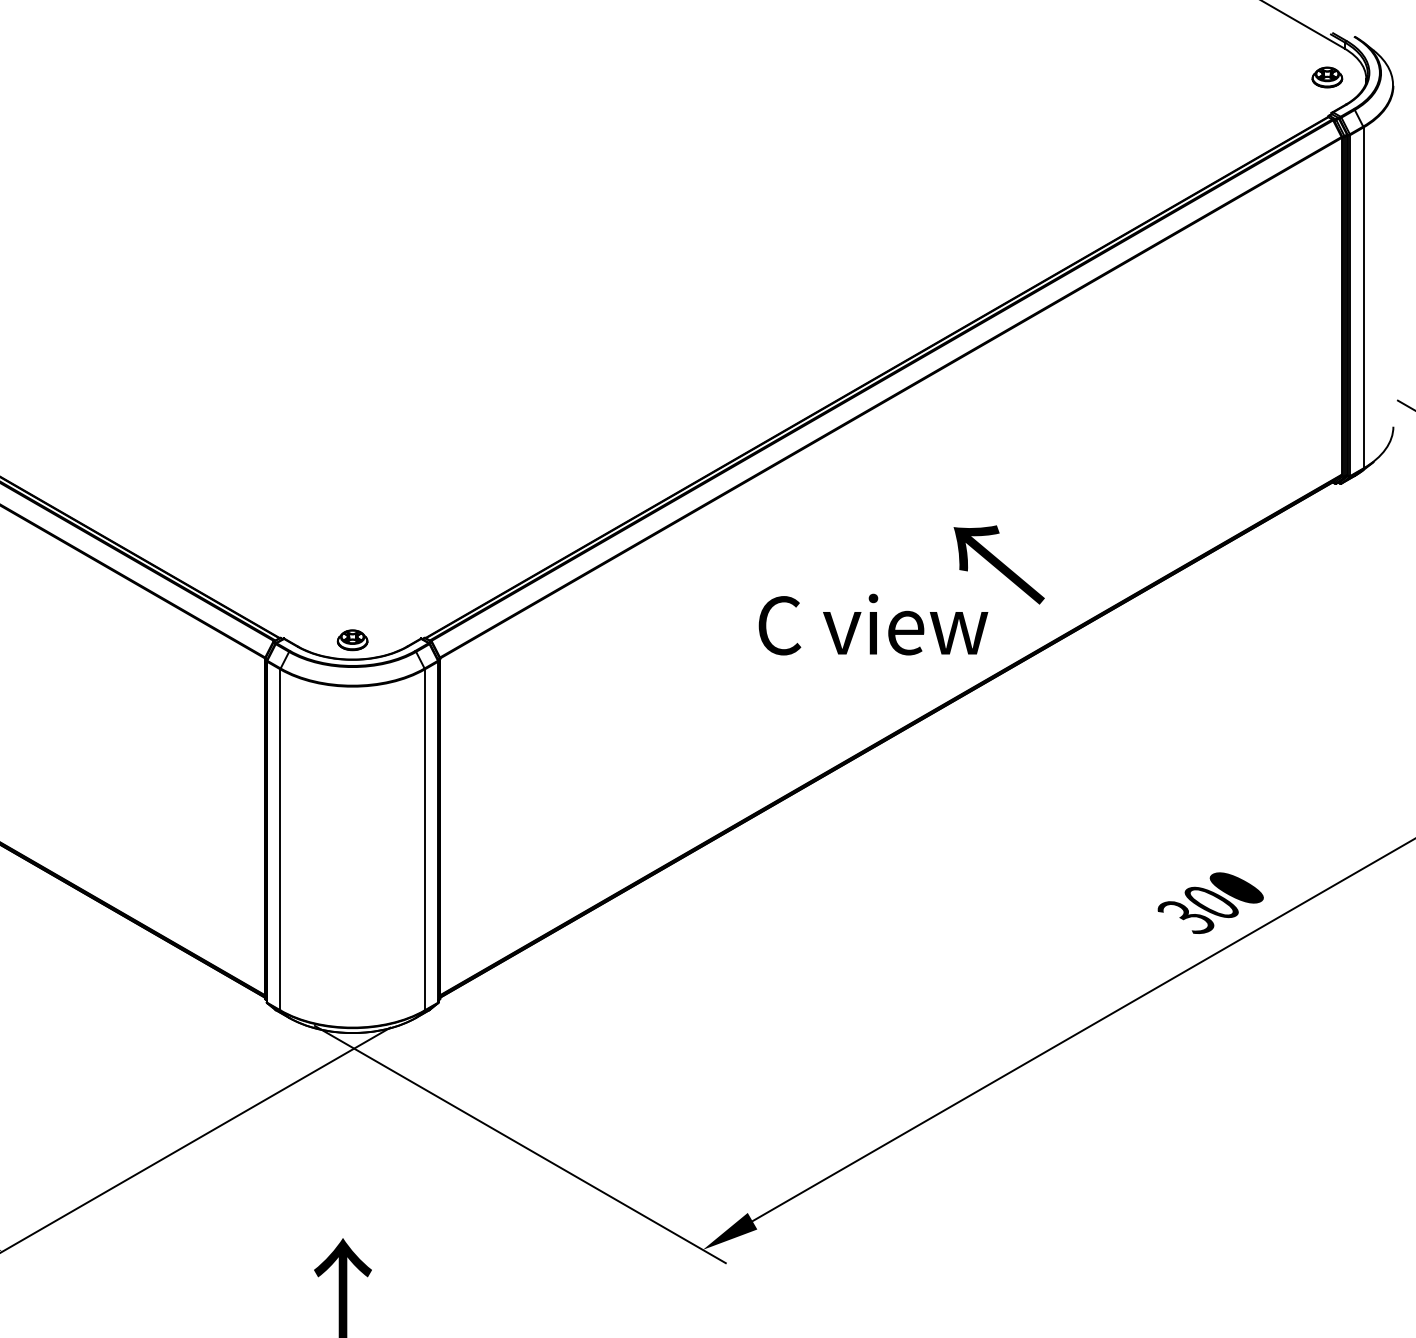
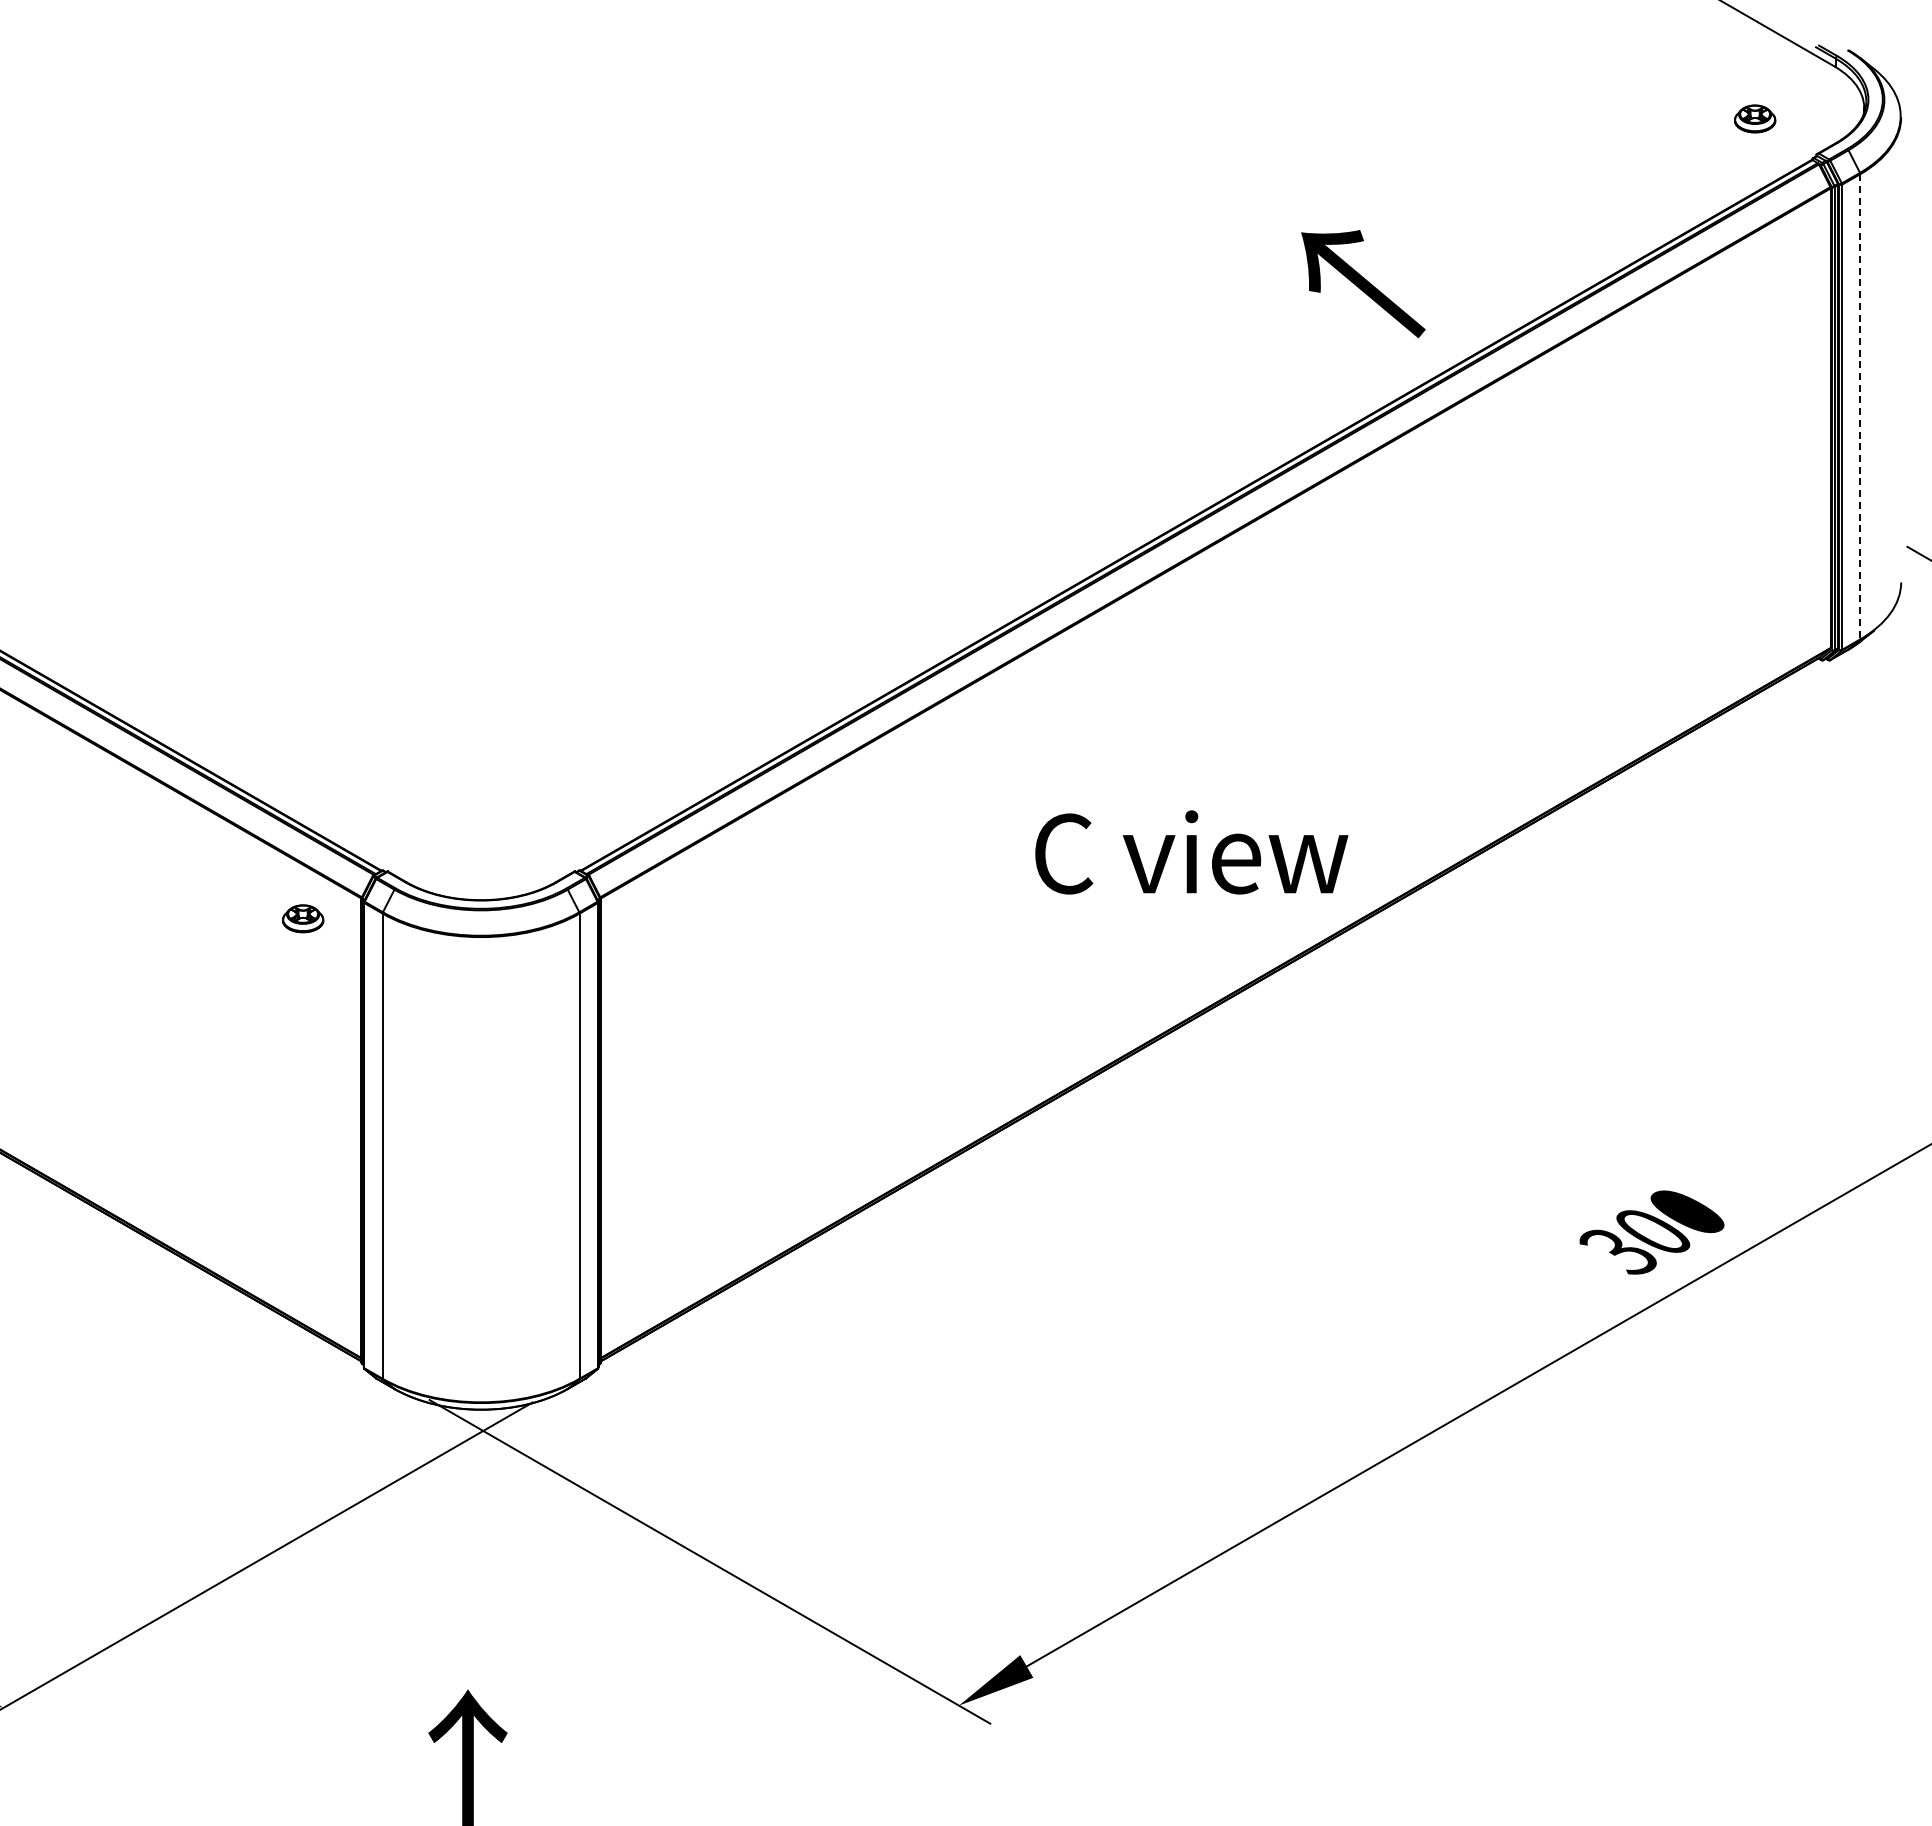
part: (1327, 77) -> (1755, 118), moved
line: (1363, 297) -> (1860, 406), solid -> dashed
text: (999, 565) -> (1363, 284), moved
part: (352, 640) -> (303, 918), moved

